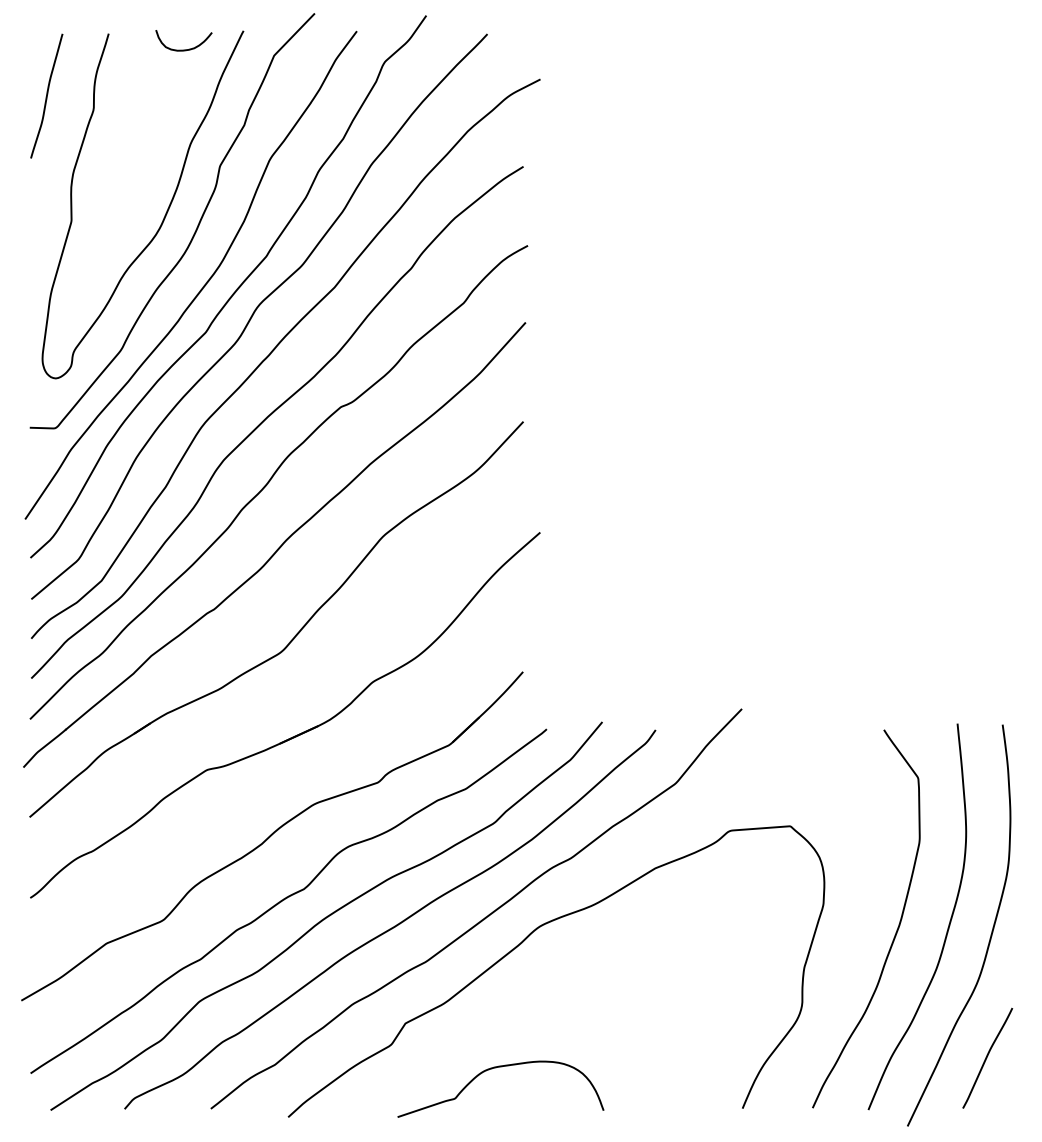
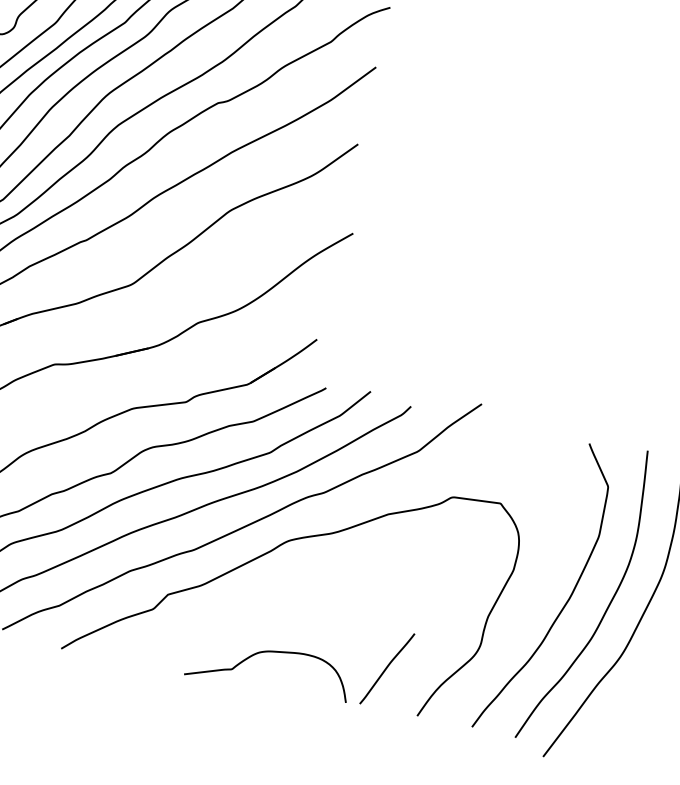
curve: (987, 1057) -> (387, 668), moved
curve: (496, 1068) -> (269, 652), moved

